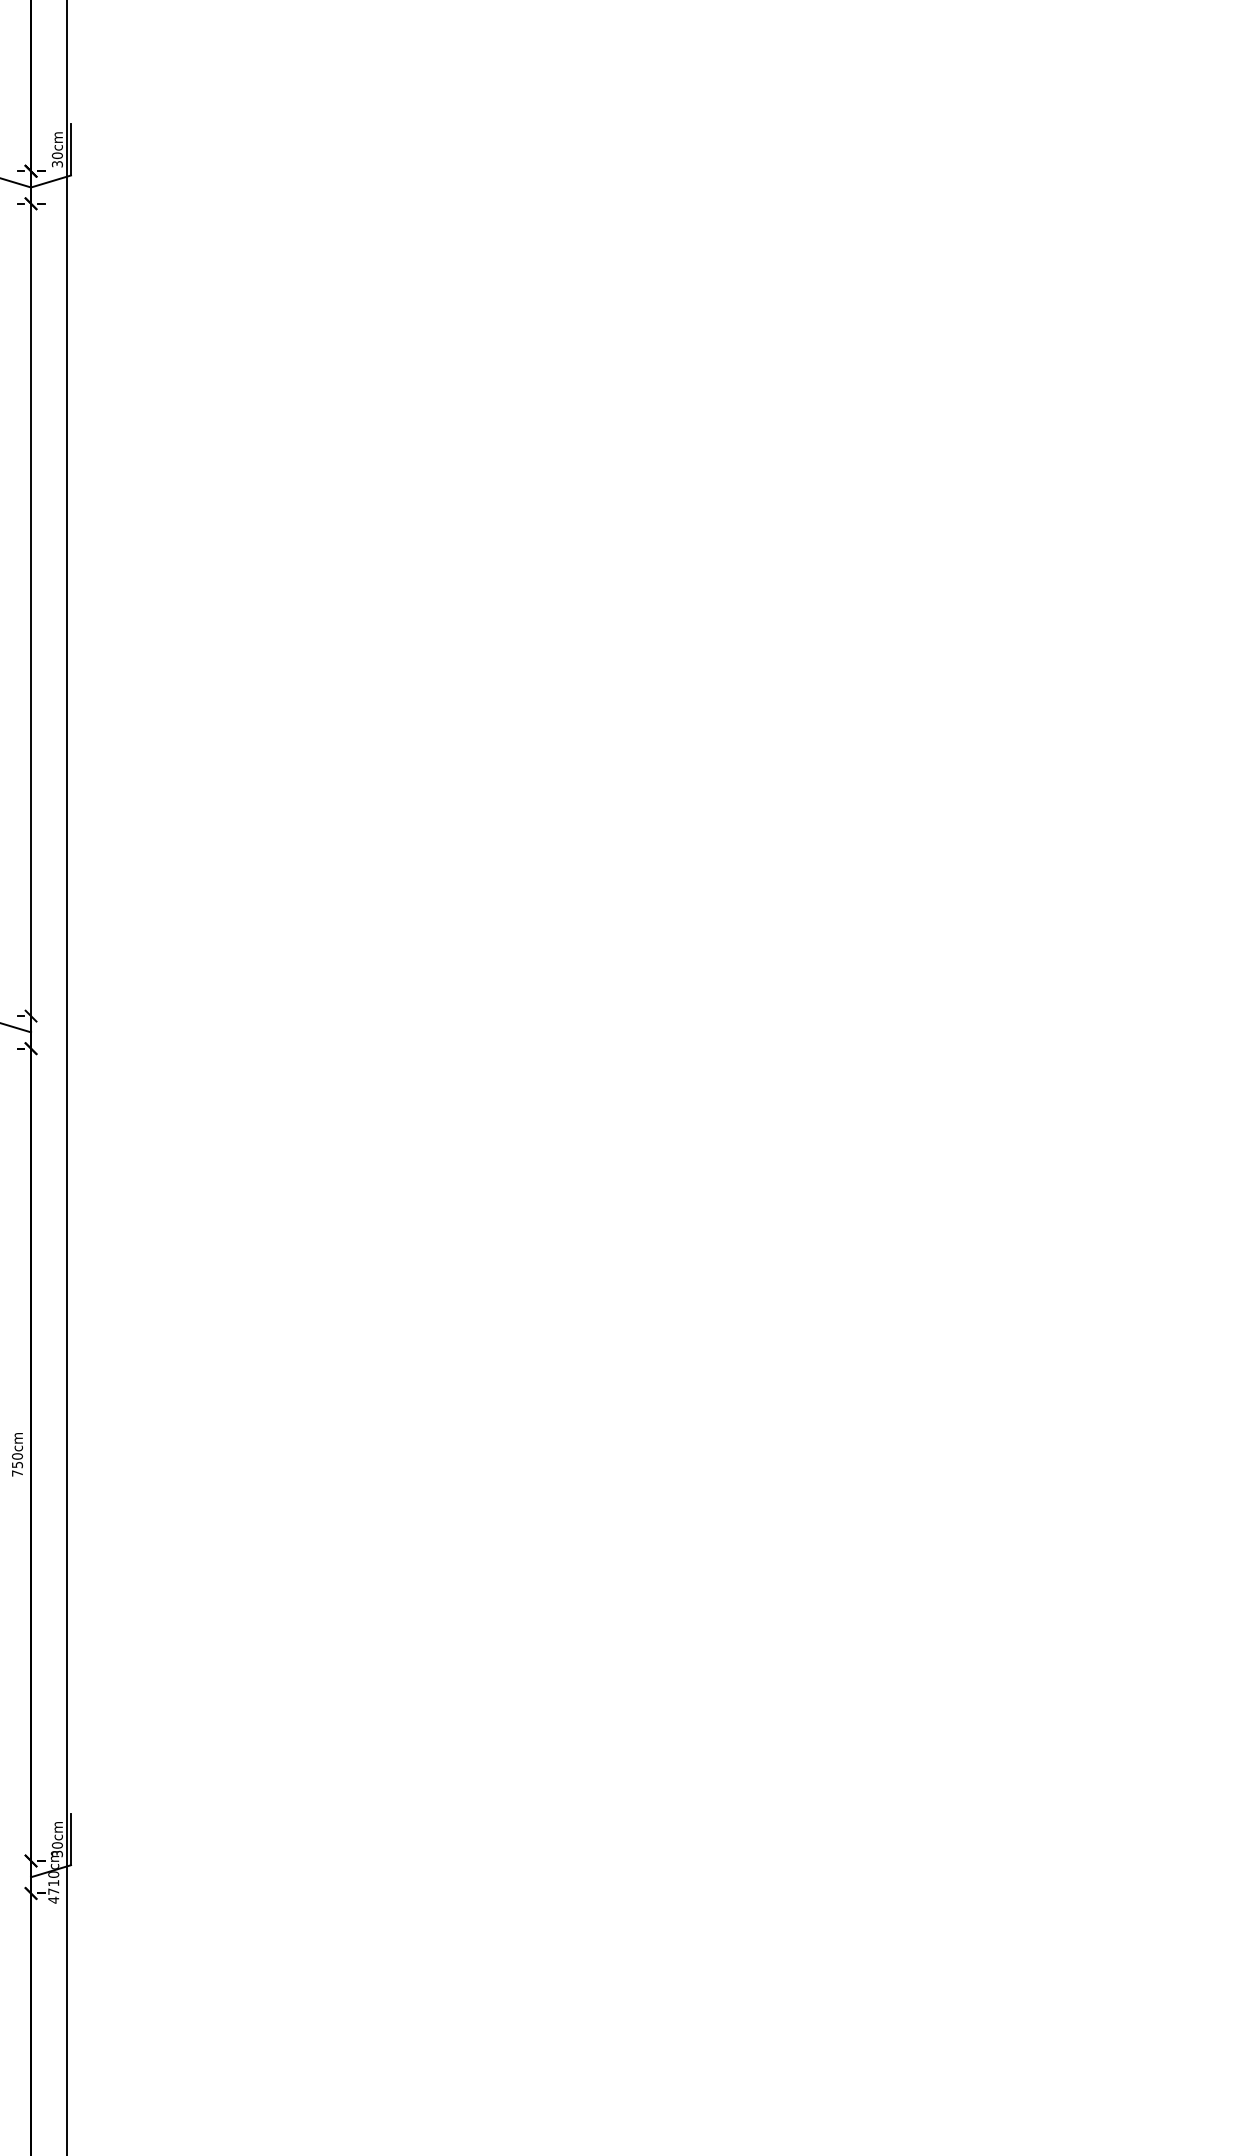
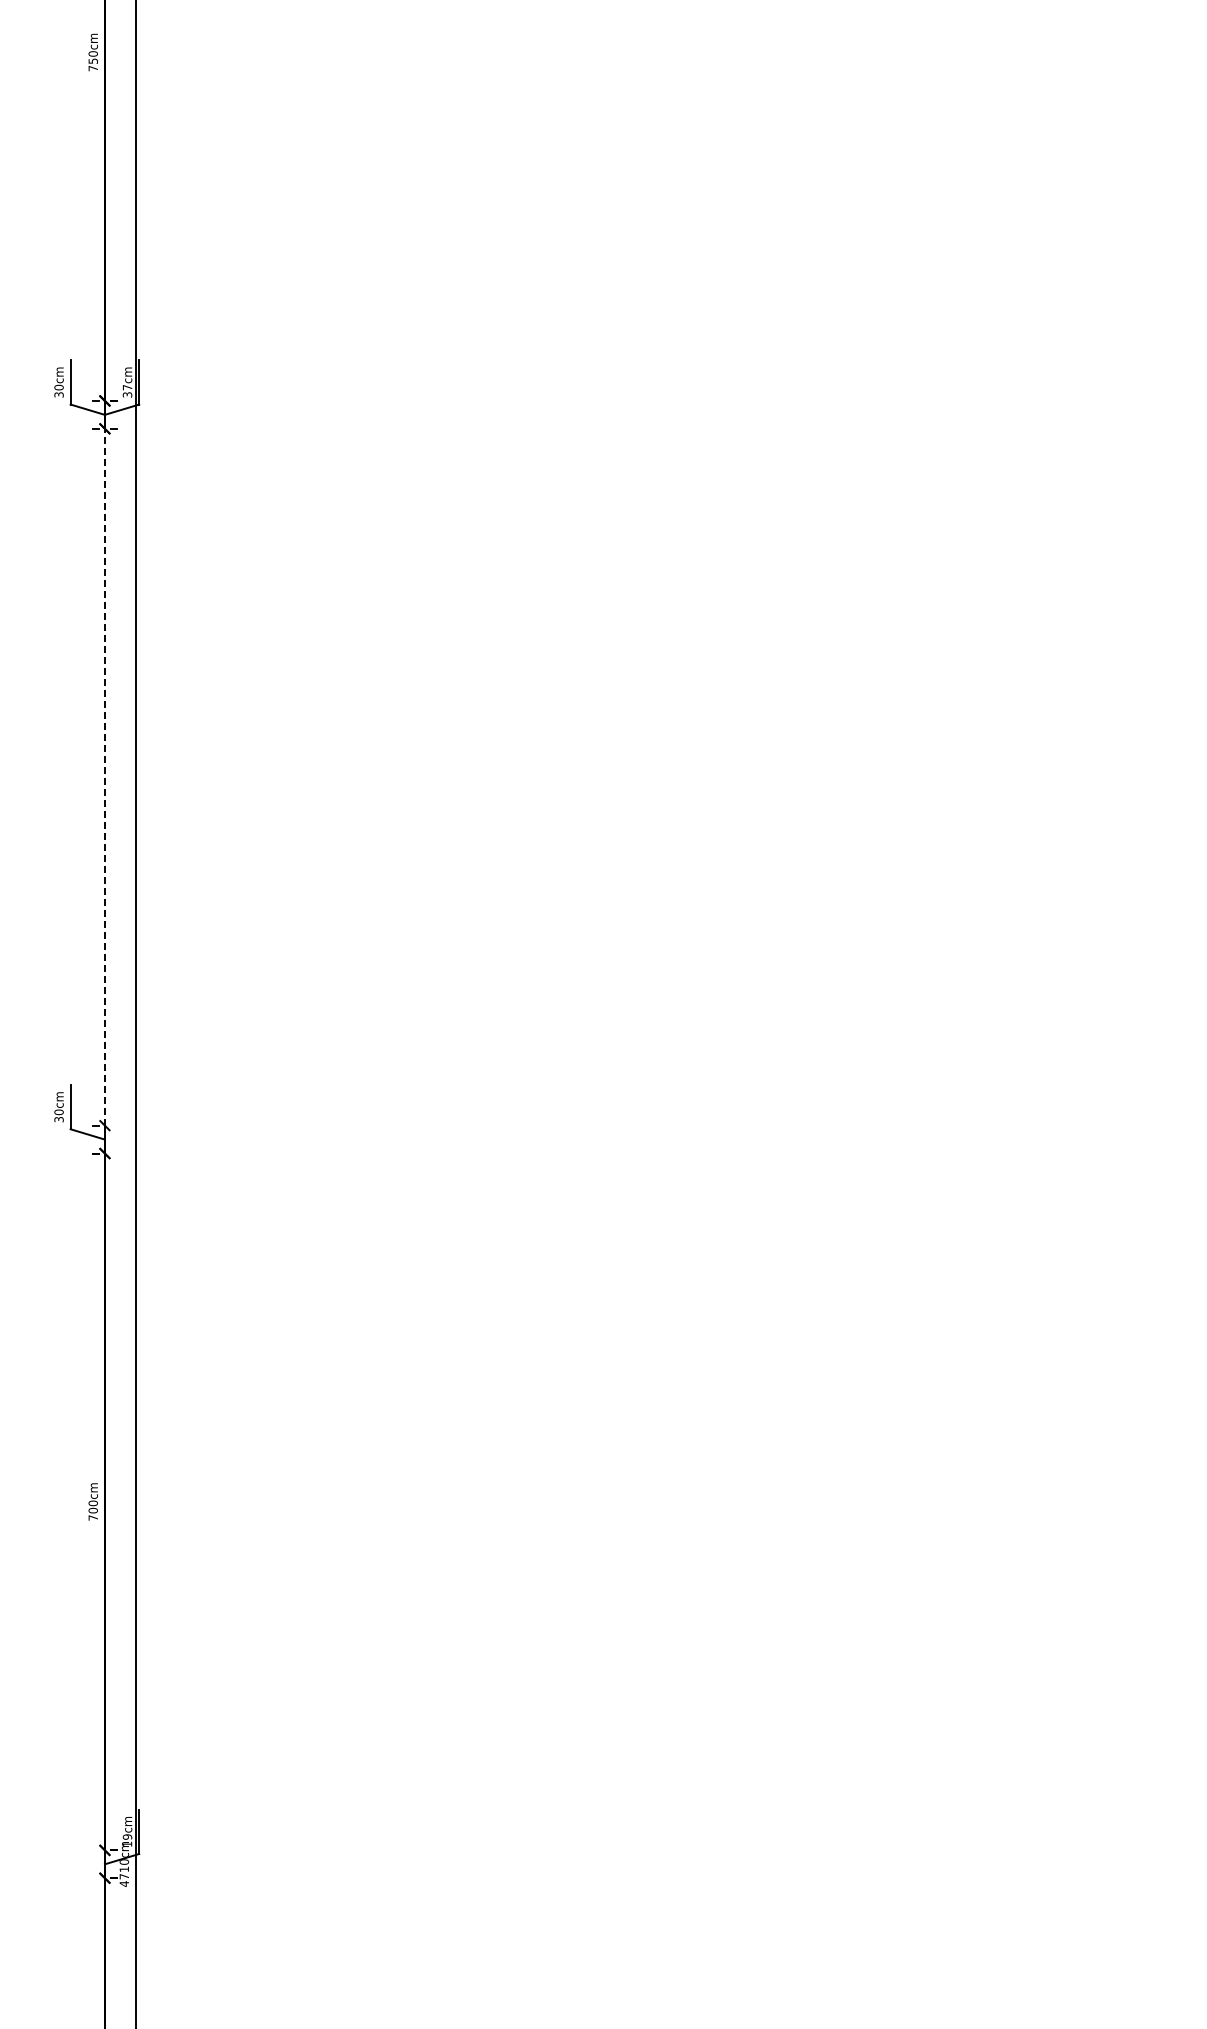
text: (57, 155) -> (127, 387), 30cm -> 37cm
line: (30, 609) -> (104, 776), solid -> dashed
text: (16, 1464) -> (92, 1510), 750cm -> 700cm
text: (57, 1849) -> (127, 1840), 30cm -> 19cm

